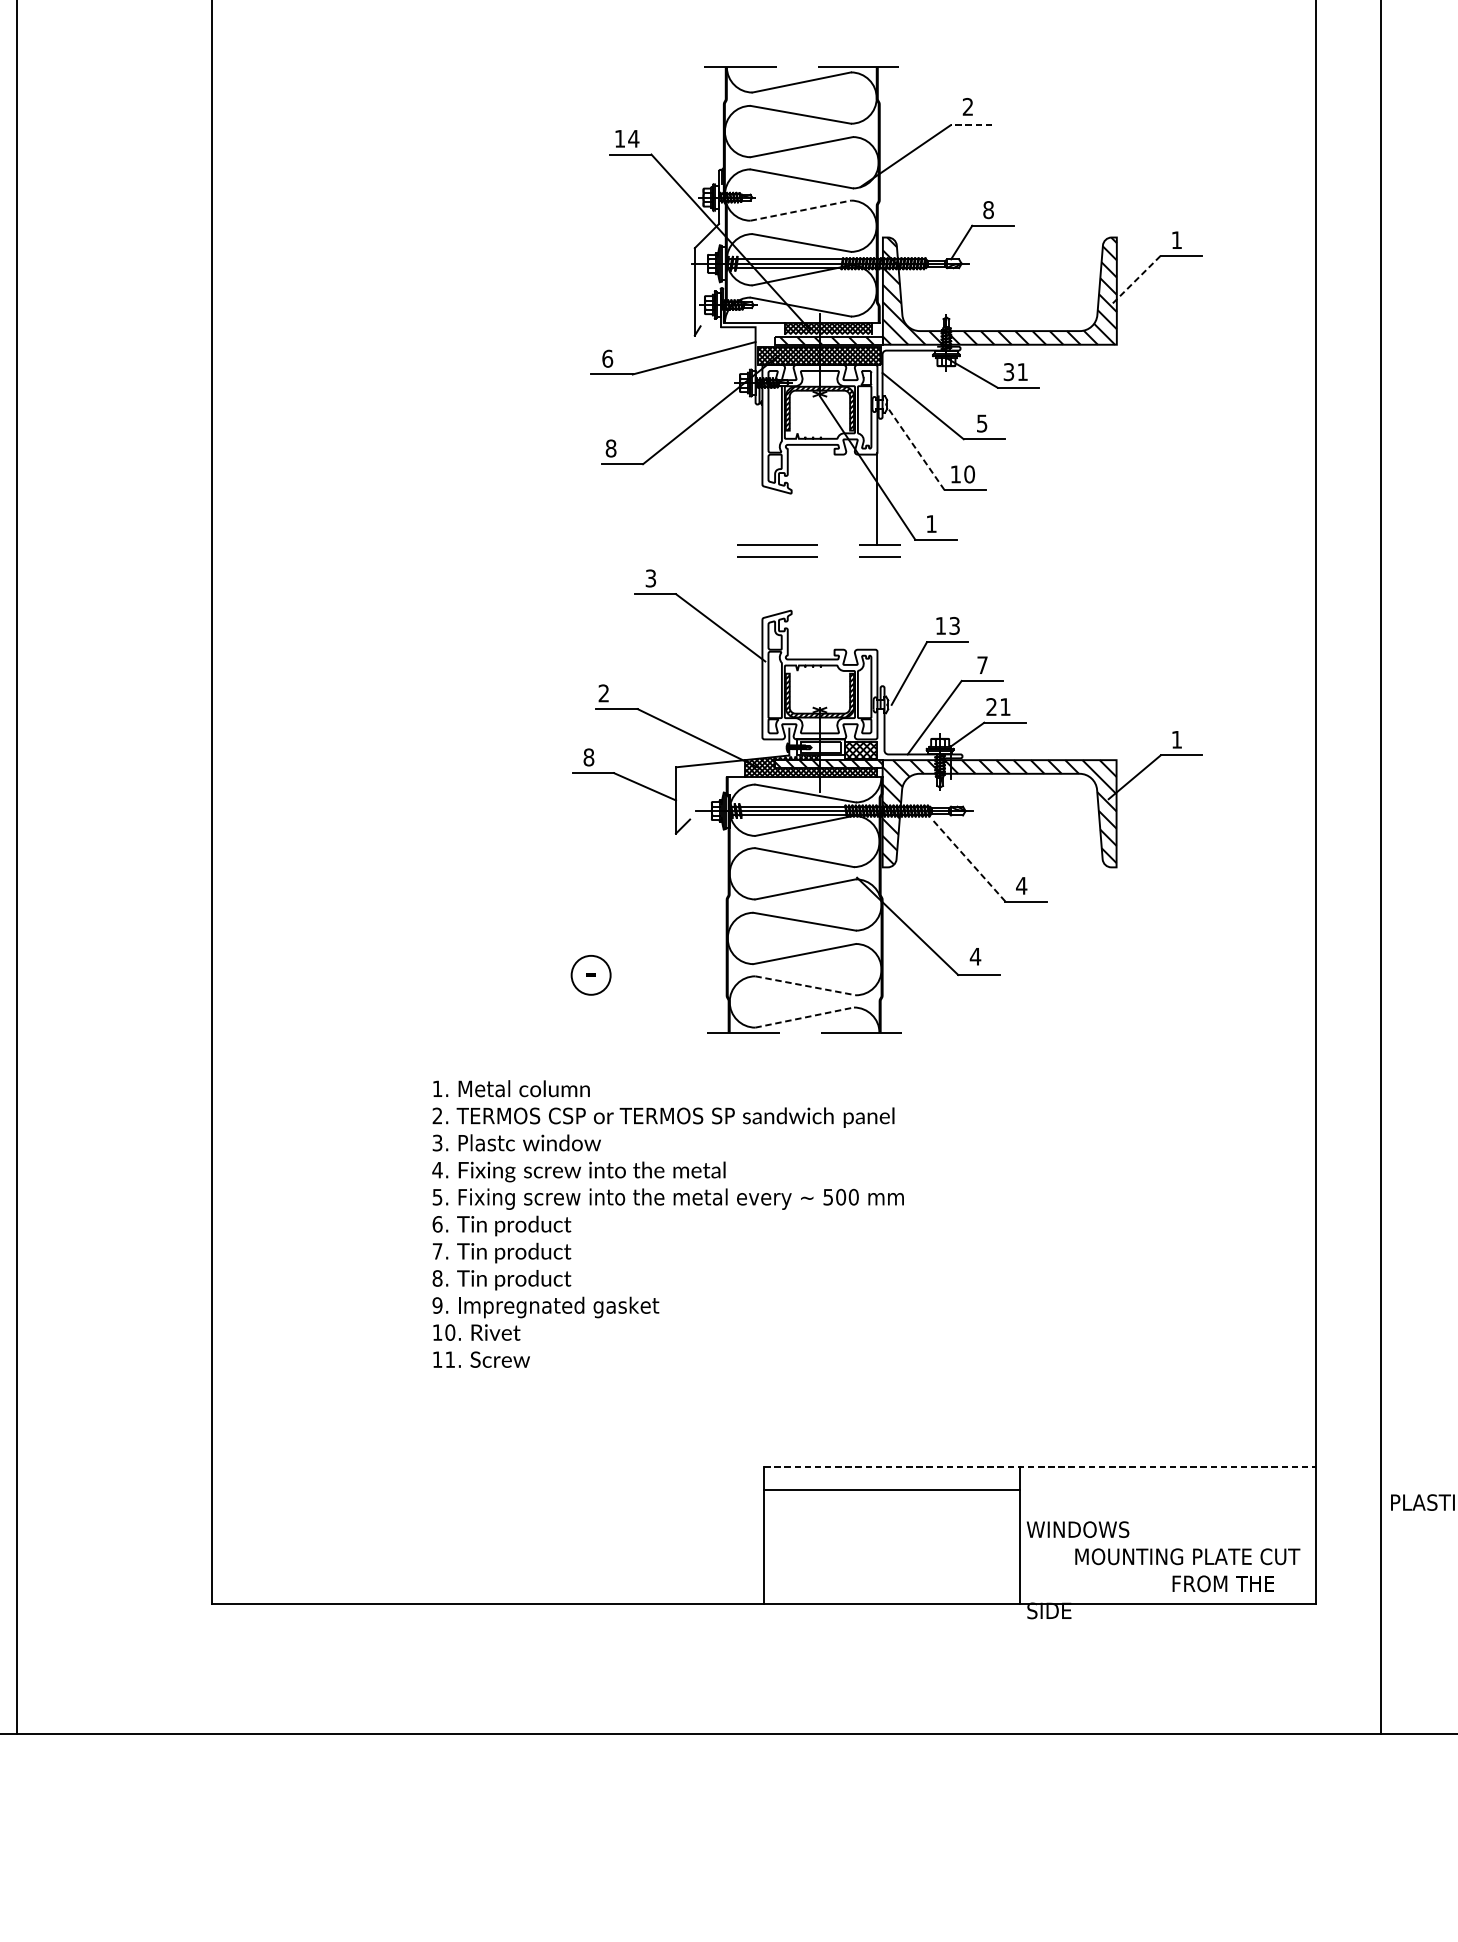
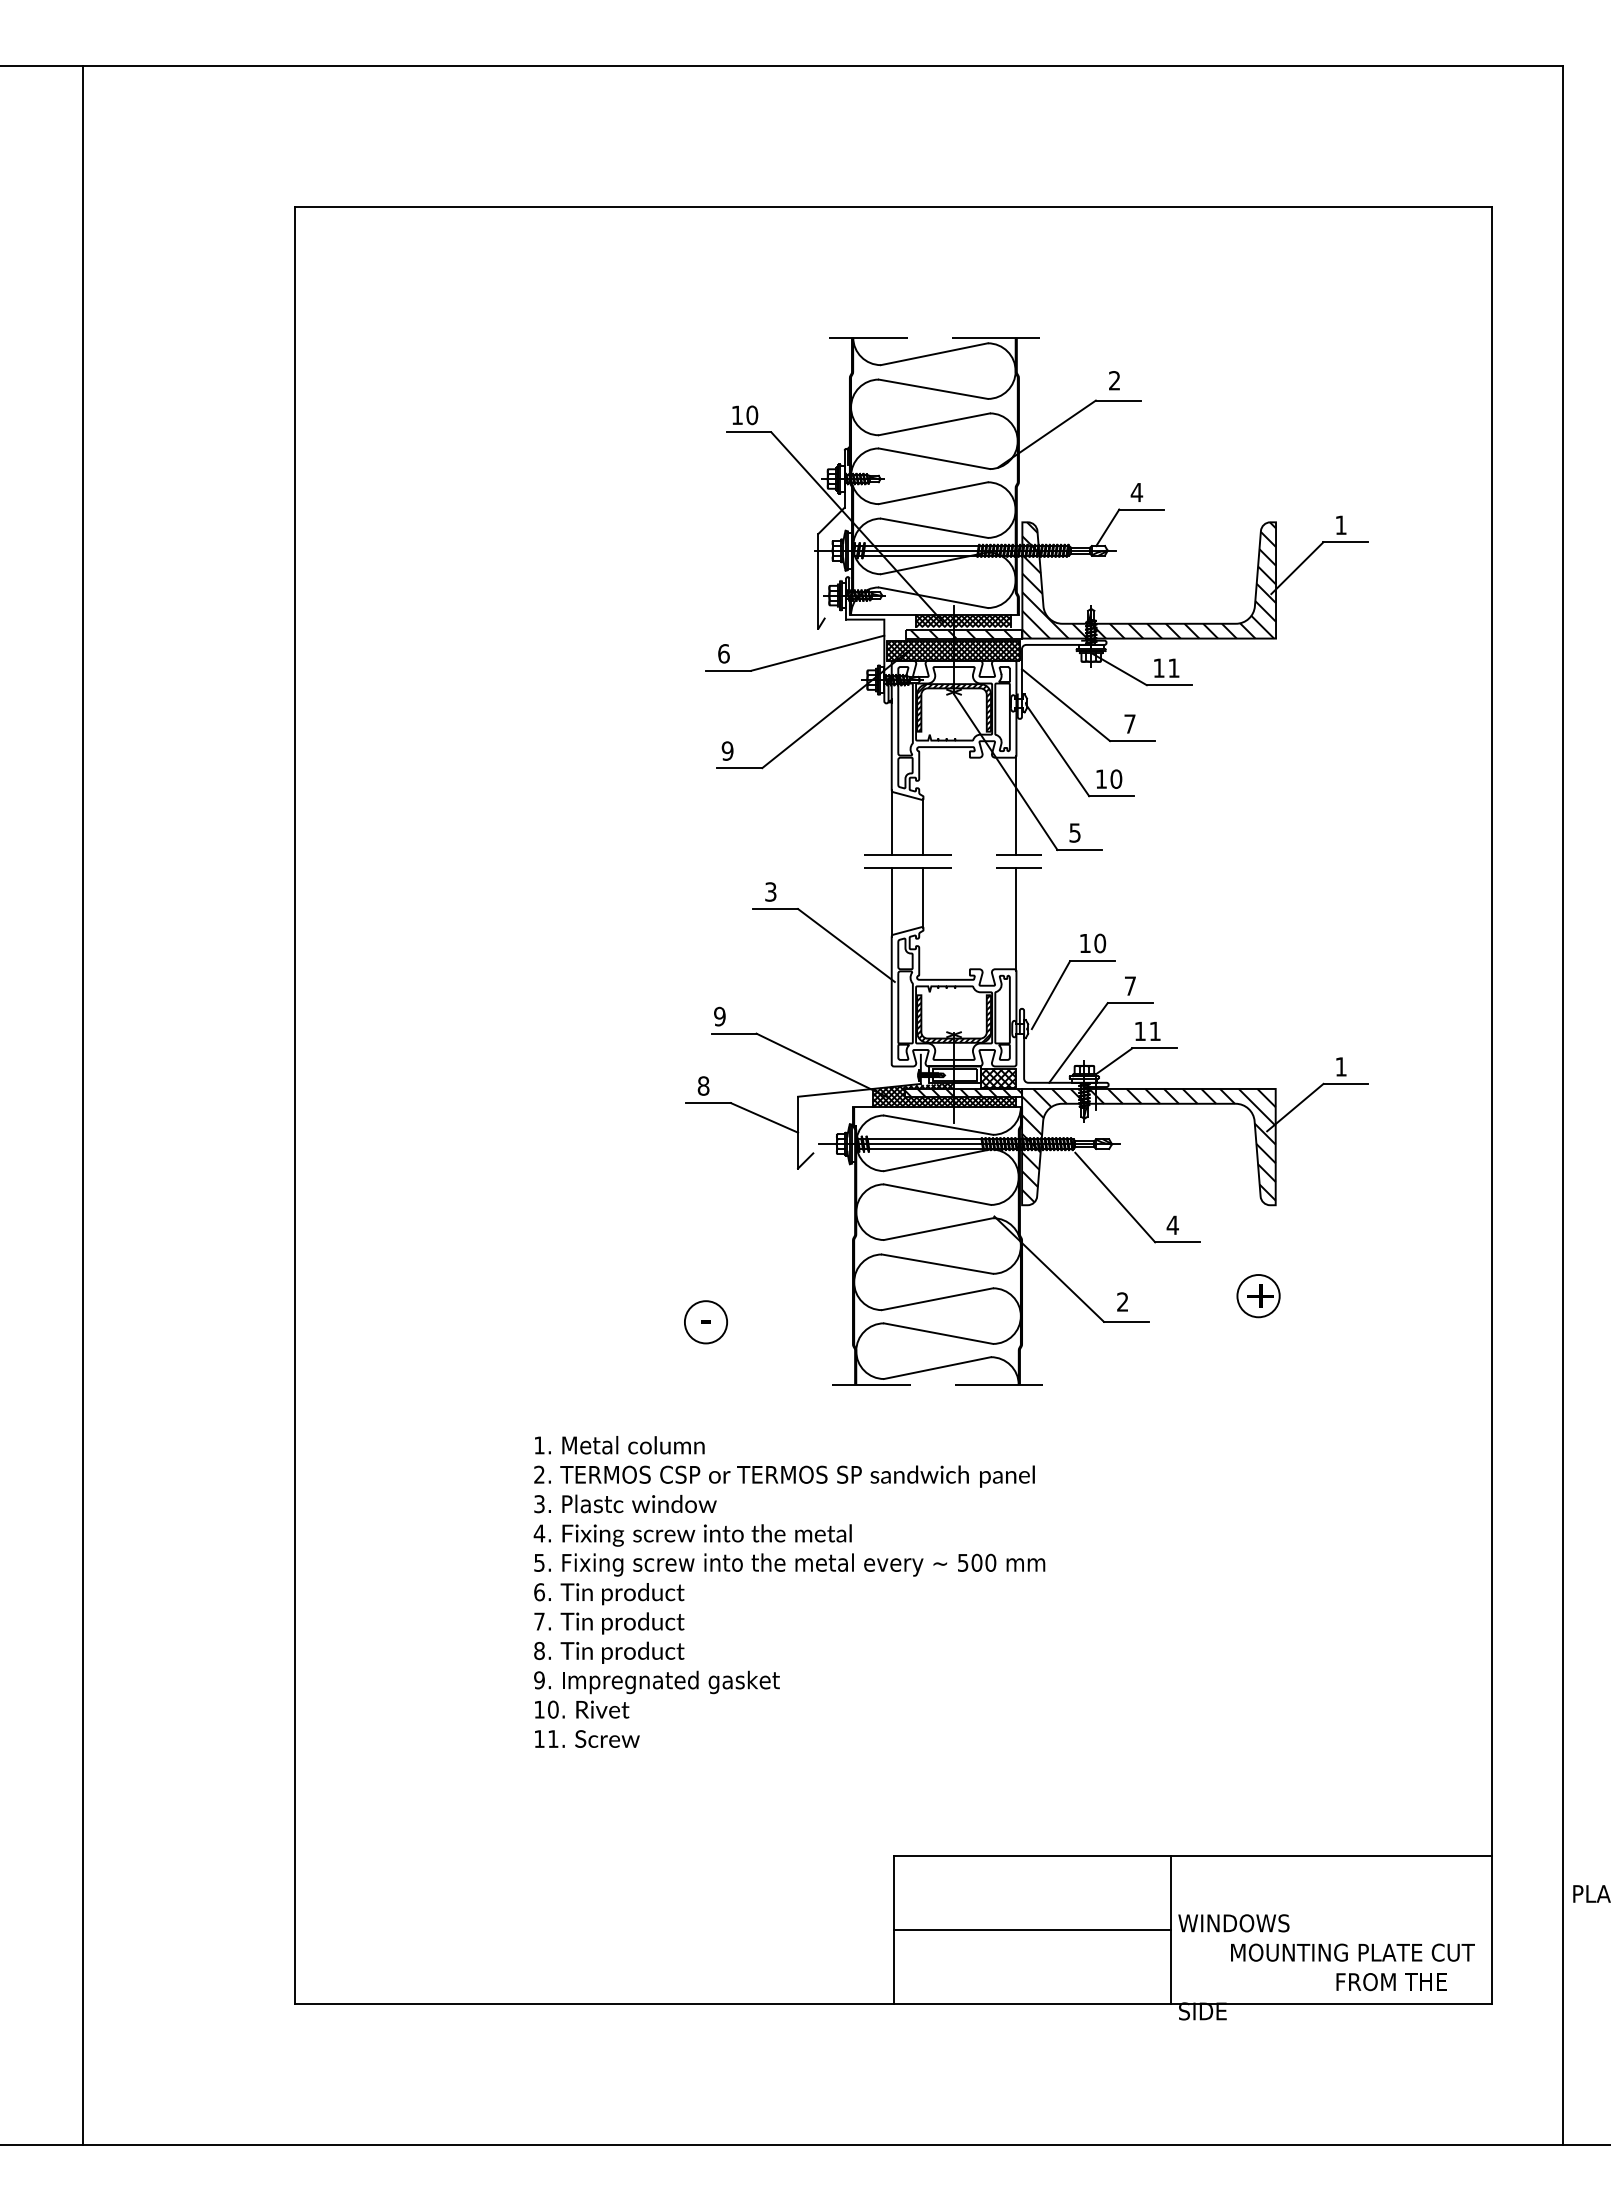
line: (970, 125) -> (1117, 400), dashed -> solid
text: (634, 139) -> (752, 415), 14 -> 10
line: (800, 210) -> (933, 493), dashed -> solid
text: (988, 210) -> (1136, 492), 8 -> 4
line: (1136, 280) -> (1297, 568), dashed -> solid
text: (1008, 371) -> (1158, 667), 31 -> 11
text: (981, 423) -> (1129, 723), 5 -> 7
text: (610, 447) -> (727, 750), 8 -> 9
line: (915, 447) -> (1057, 750), dashed -> solid
line: (762, 514) -> (891, 822), added
line: (791, 518) -> (923, 826), added
text: (930, 523) -> (1074, 832), 1 -> 5
line: (791, 584) -> (923, 898), added
line: (762, 588) -> (891, 902), added
line: (877, 603) -> (1016, 919), added
text: (954, 625) -> (1100, 943), 13 -> 10
text: (603, 693) -> (719, 1016), 2 -> 9
text: (990, 706) -> (1139, 1030), 21 -> 11
line: (967, 860) -> (1114, 1197), dashed -> solid
part: (1100, 951) -> (1258, 1296), added
text: (975, 956) -> (1122, 1301), 4 -> 2
line: (806, 985) -> (939, 1333), dashed -> solid
line: (804, 1017) -> (937, 1368), dashed -> solid
line: (1040, 1467) -> (1193, 1855), dashed -> solid
line: (892, 1489) -> (1032, 1929), moved

